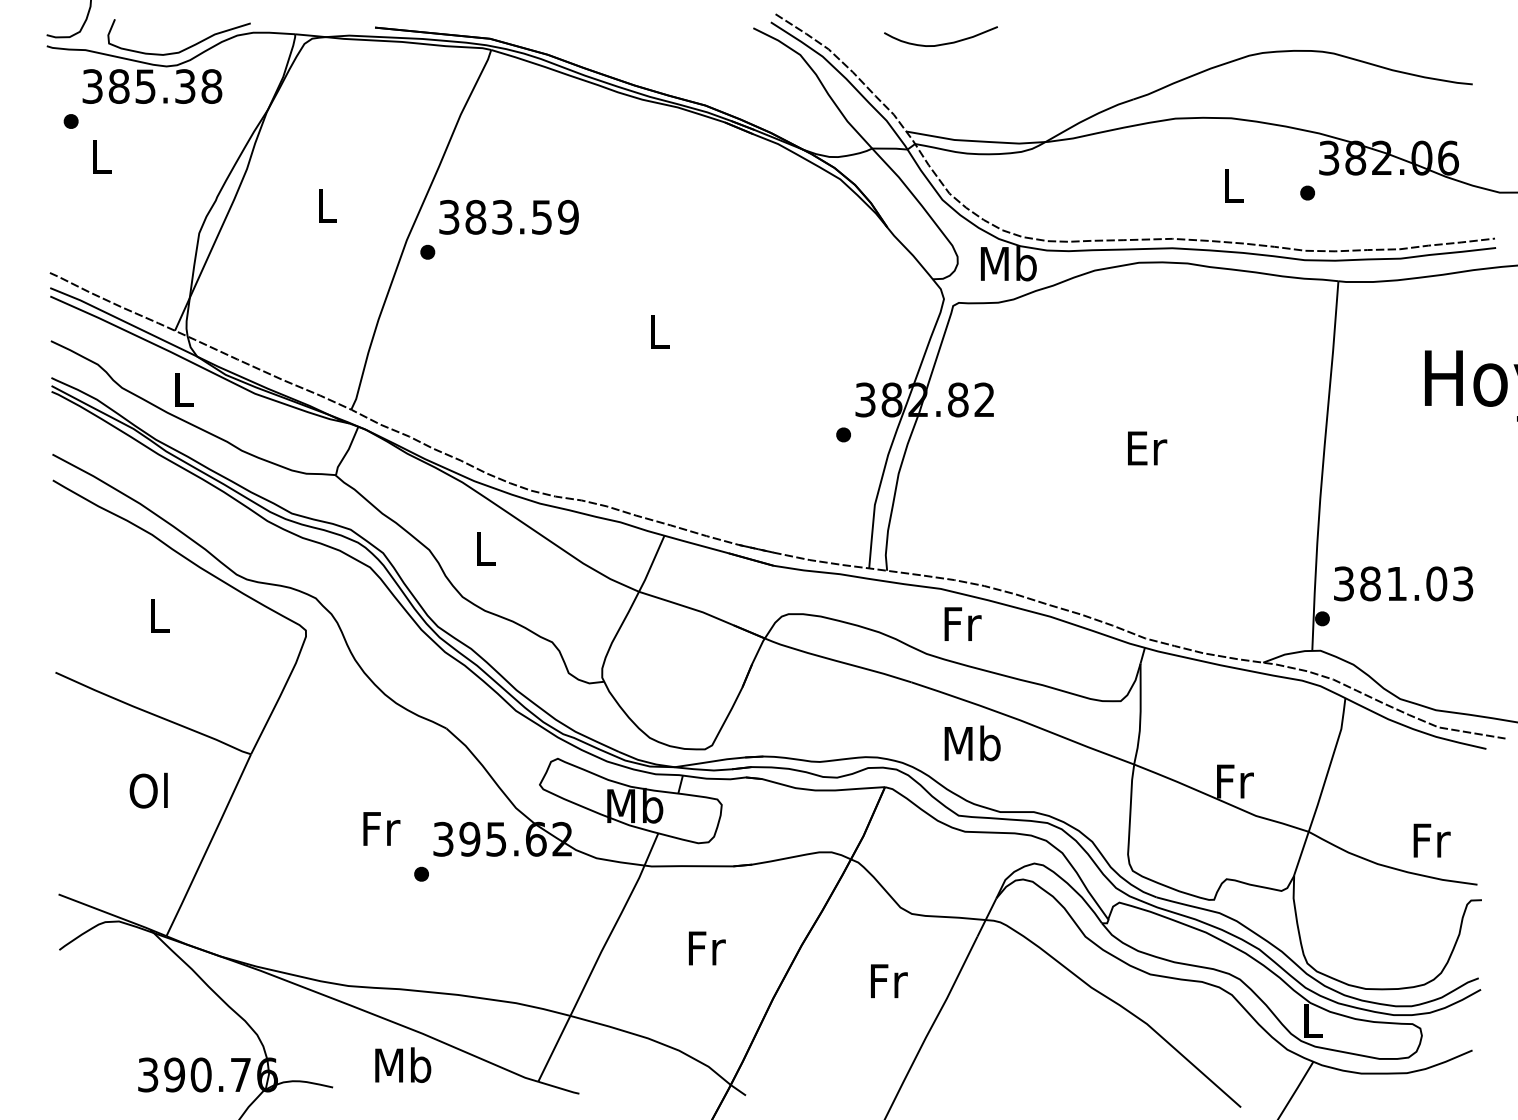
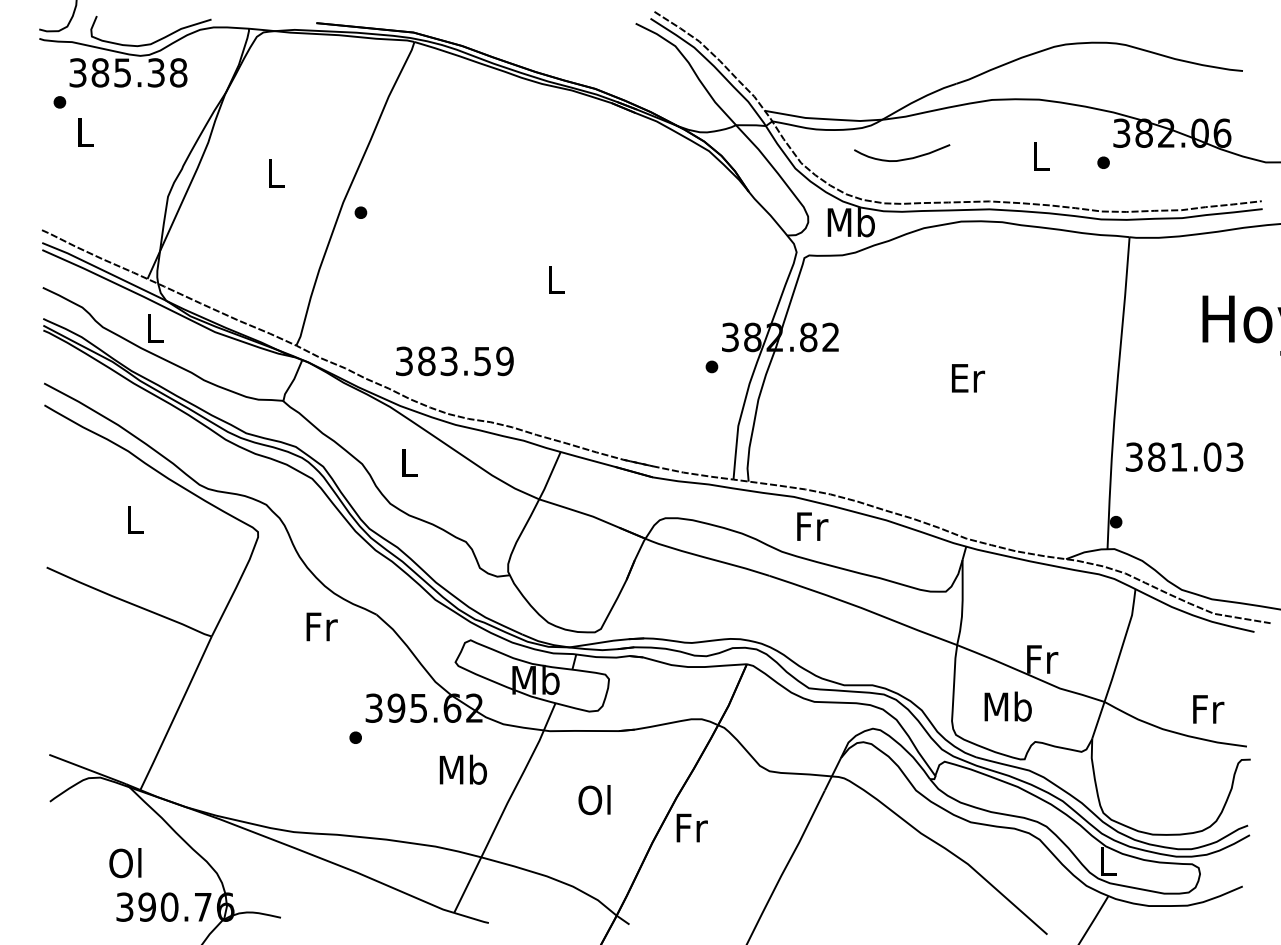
curve: (941, 43) -> (902, 158), moved
text: (508, 217) -> (454, 361), moved
text: (1403, 583) -> (1184, 456), moved
text: (972, 743) -> (1008, 706), moved
text: (148, 790) -> (125, 862), moved
text: (381, 828) -> (321, 626), moved
text: (705, 947) -> (595, 799), Fr -> Ol
text: (889, 981) -> (692, 828), moved
text: (403, 1064) -> (463, 769), moved

